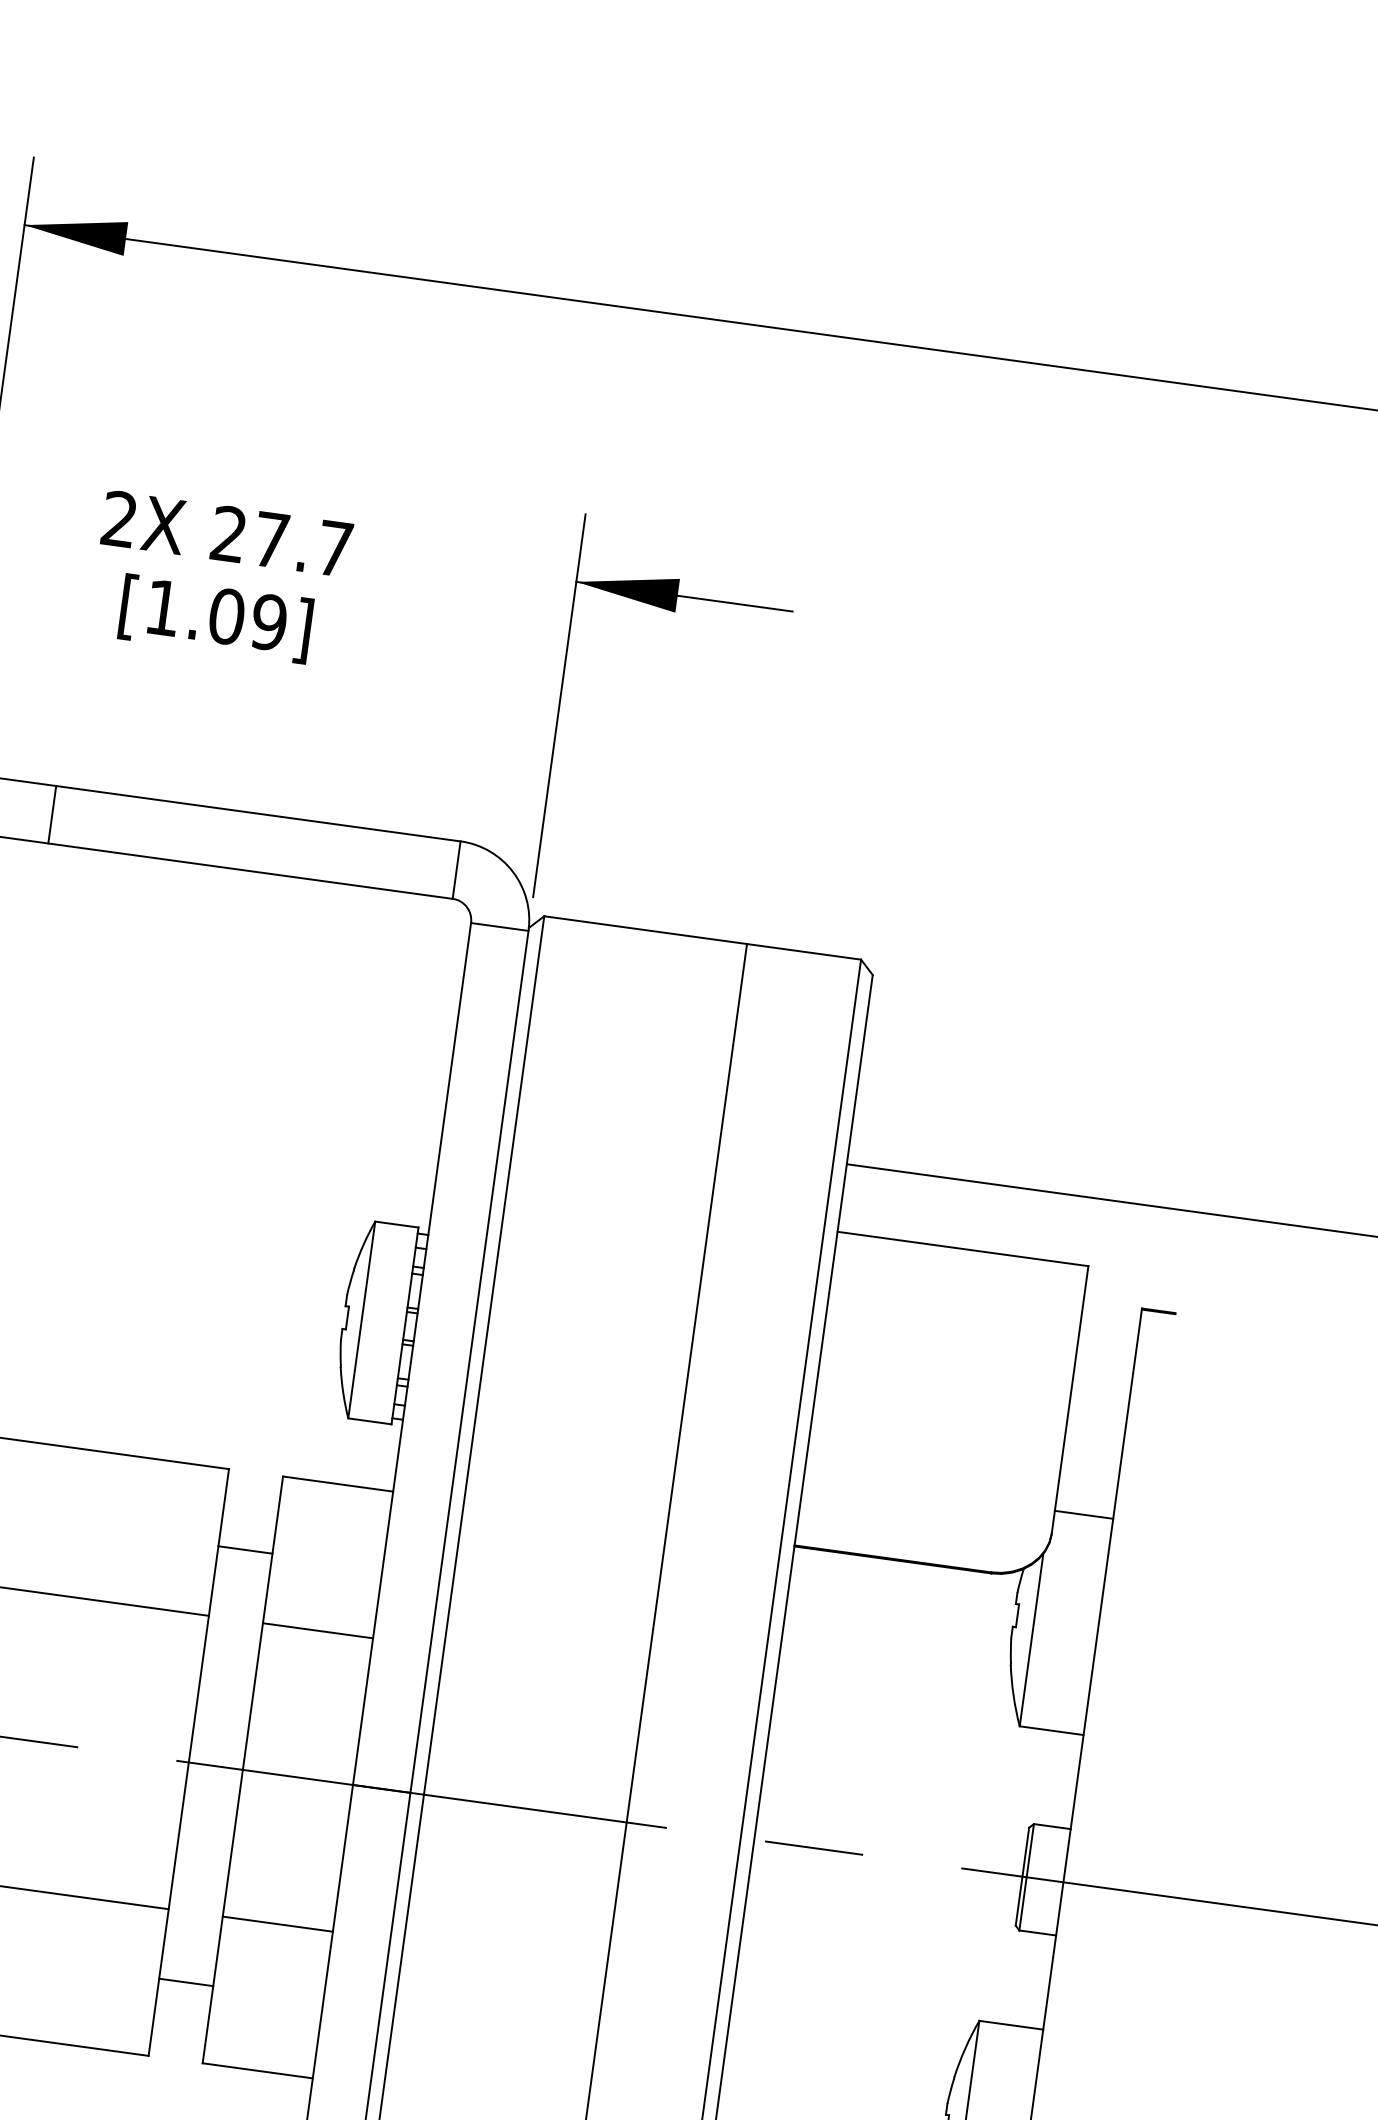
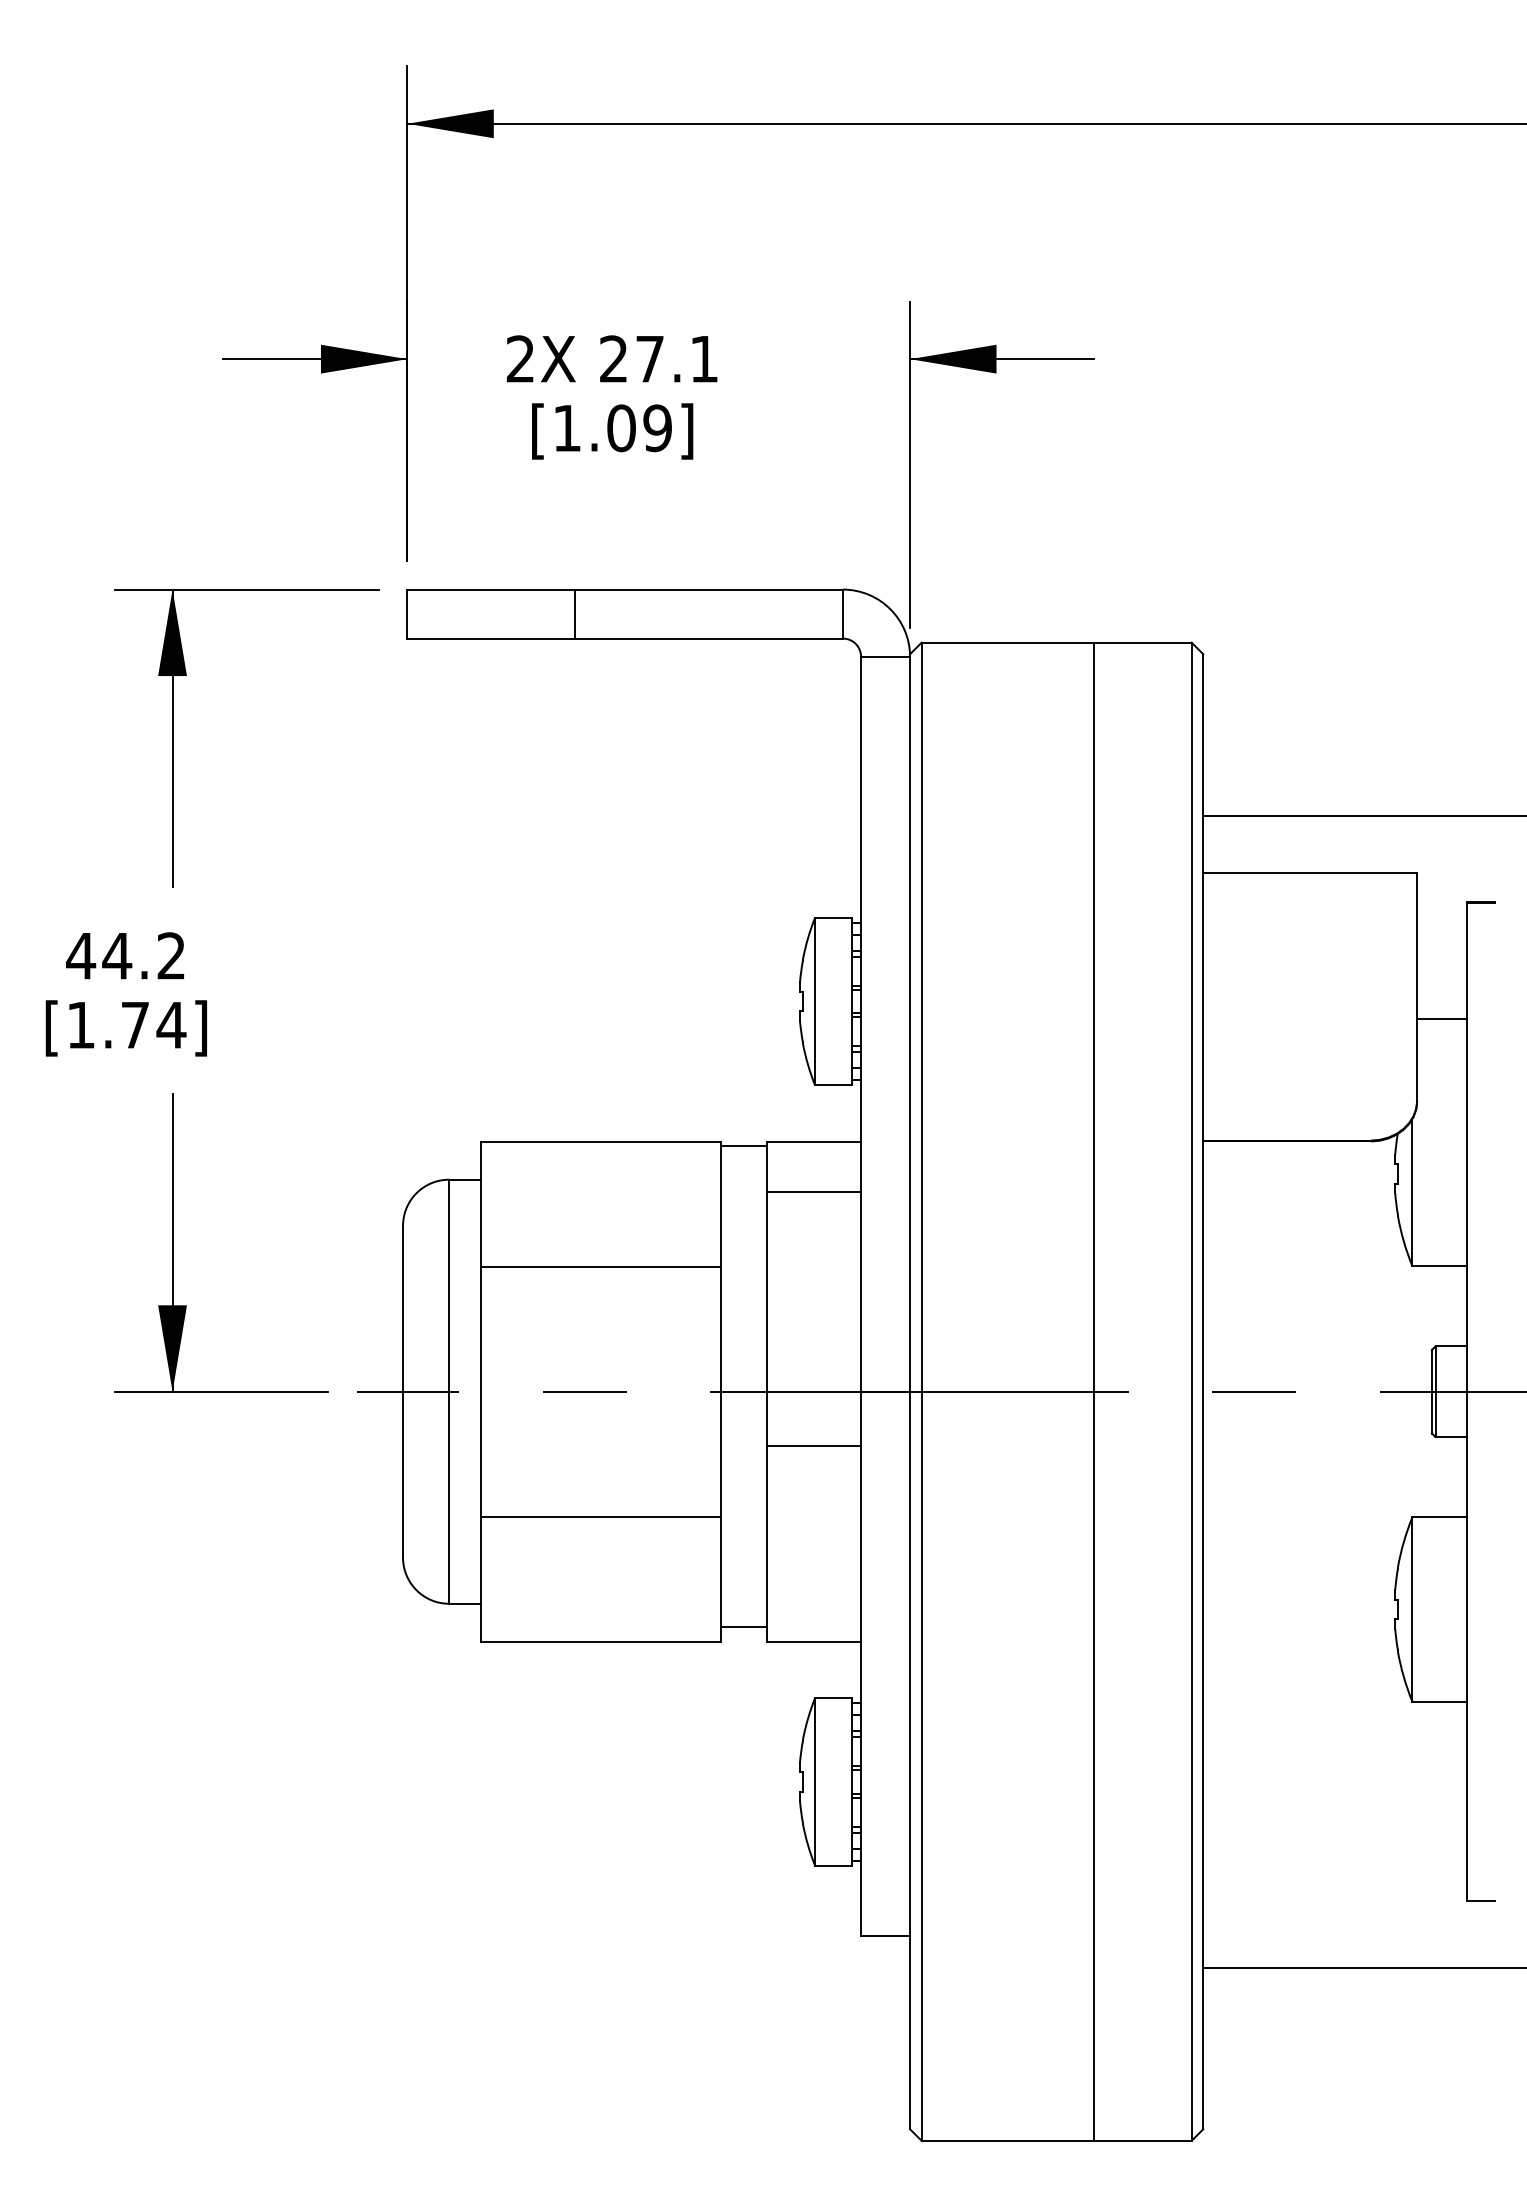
text: (335, 549) -> (704, 359), 27.7 -> 27.1
line: (52, 814) -> (575, 613), moved
line: (1083, 1514) -> (1441, 1018), moved
line: (245, 1550) -> (744, 1146), moved
line: (318, 1630) -> (814, 1191), moved
line: (278, 1923) -> (814, 1445), moved
line: (186, 1982) -> (744, 1627), moved

